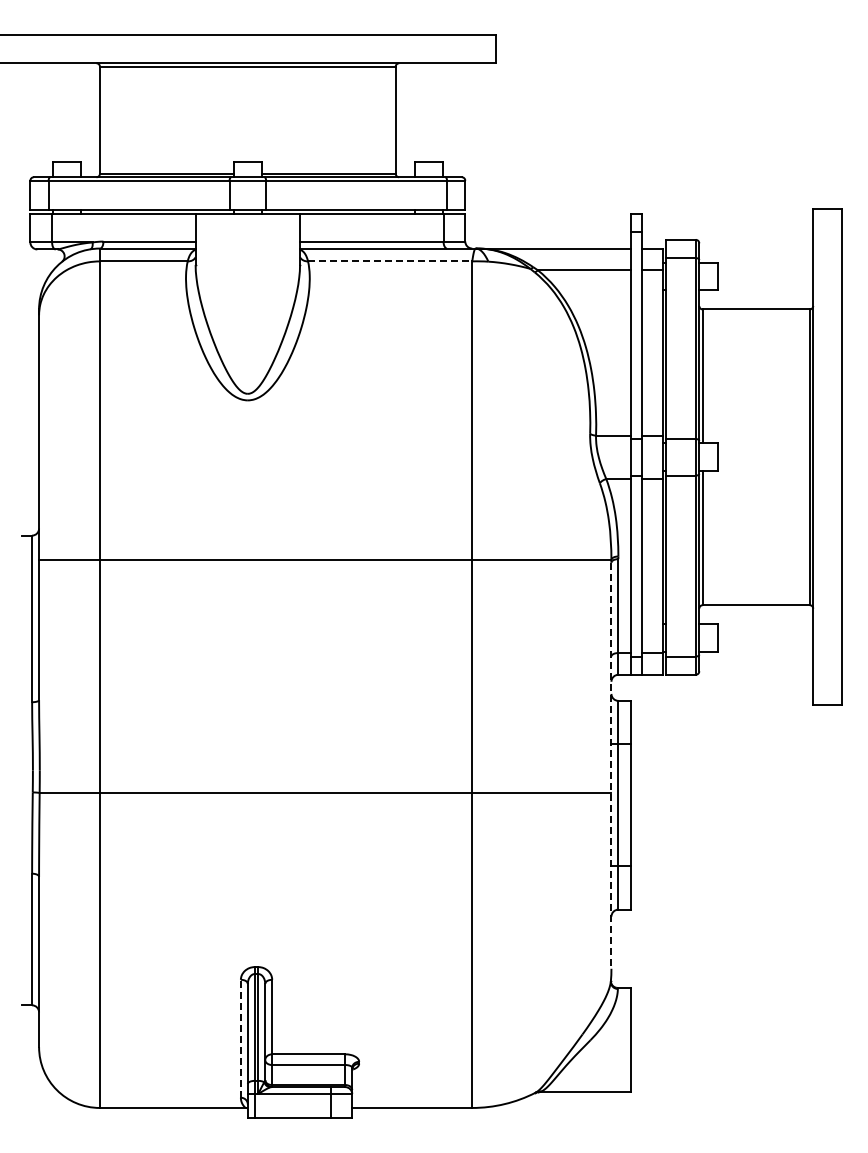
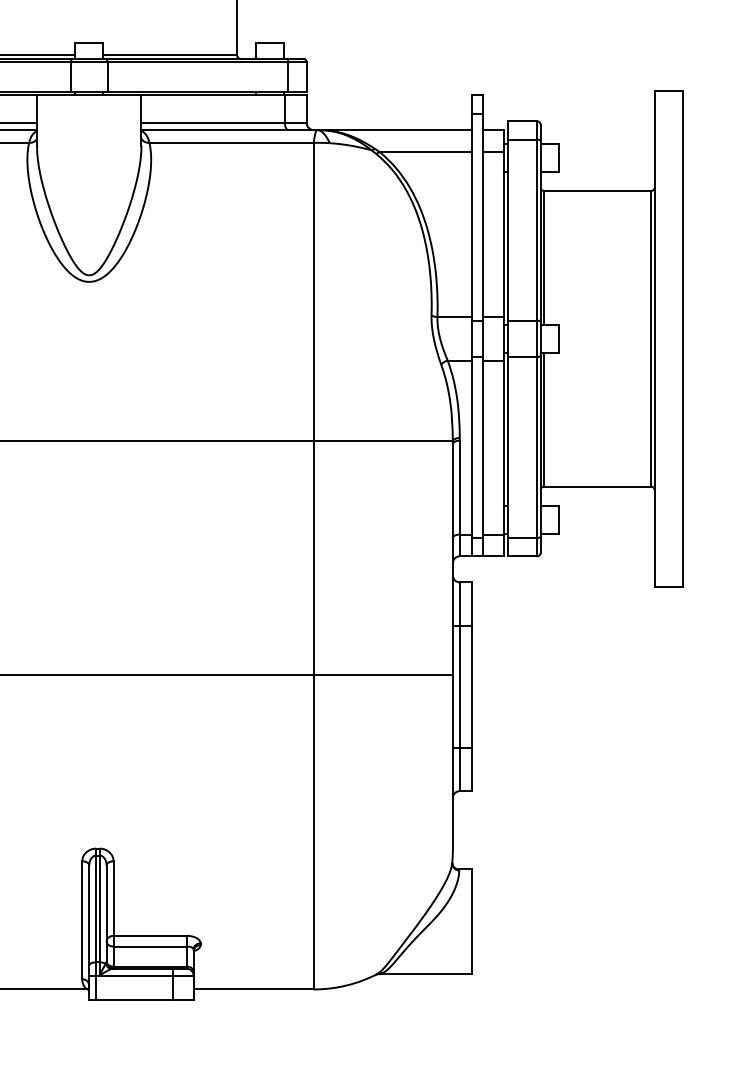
line: (390, 261) -> (231, 143), dashed -> solid
line: (611, 766) -> (452, 648), dashed -> solid
line: (240, 1038) -> (81, 920), dashed -> solid

